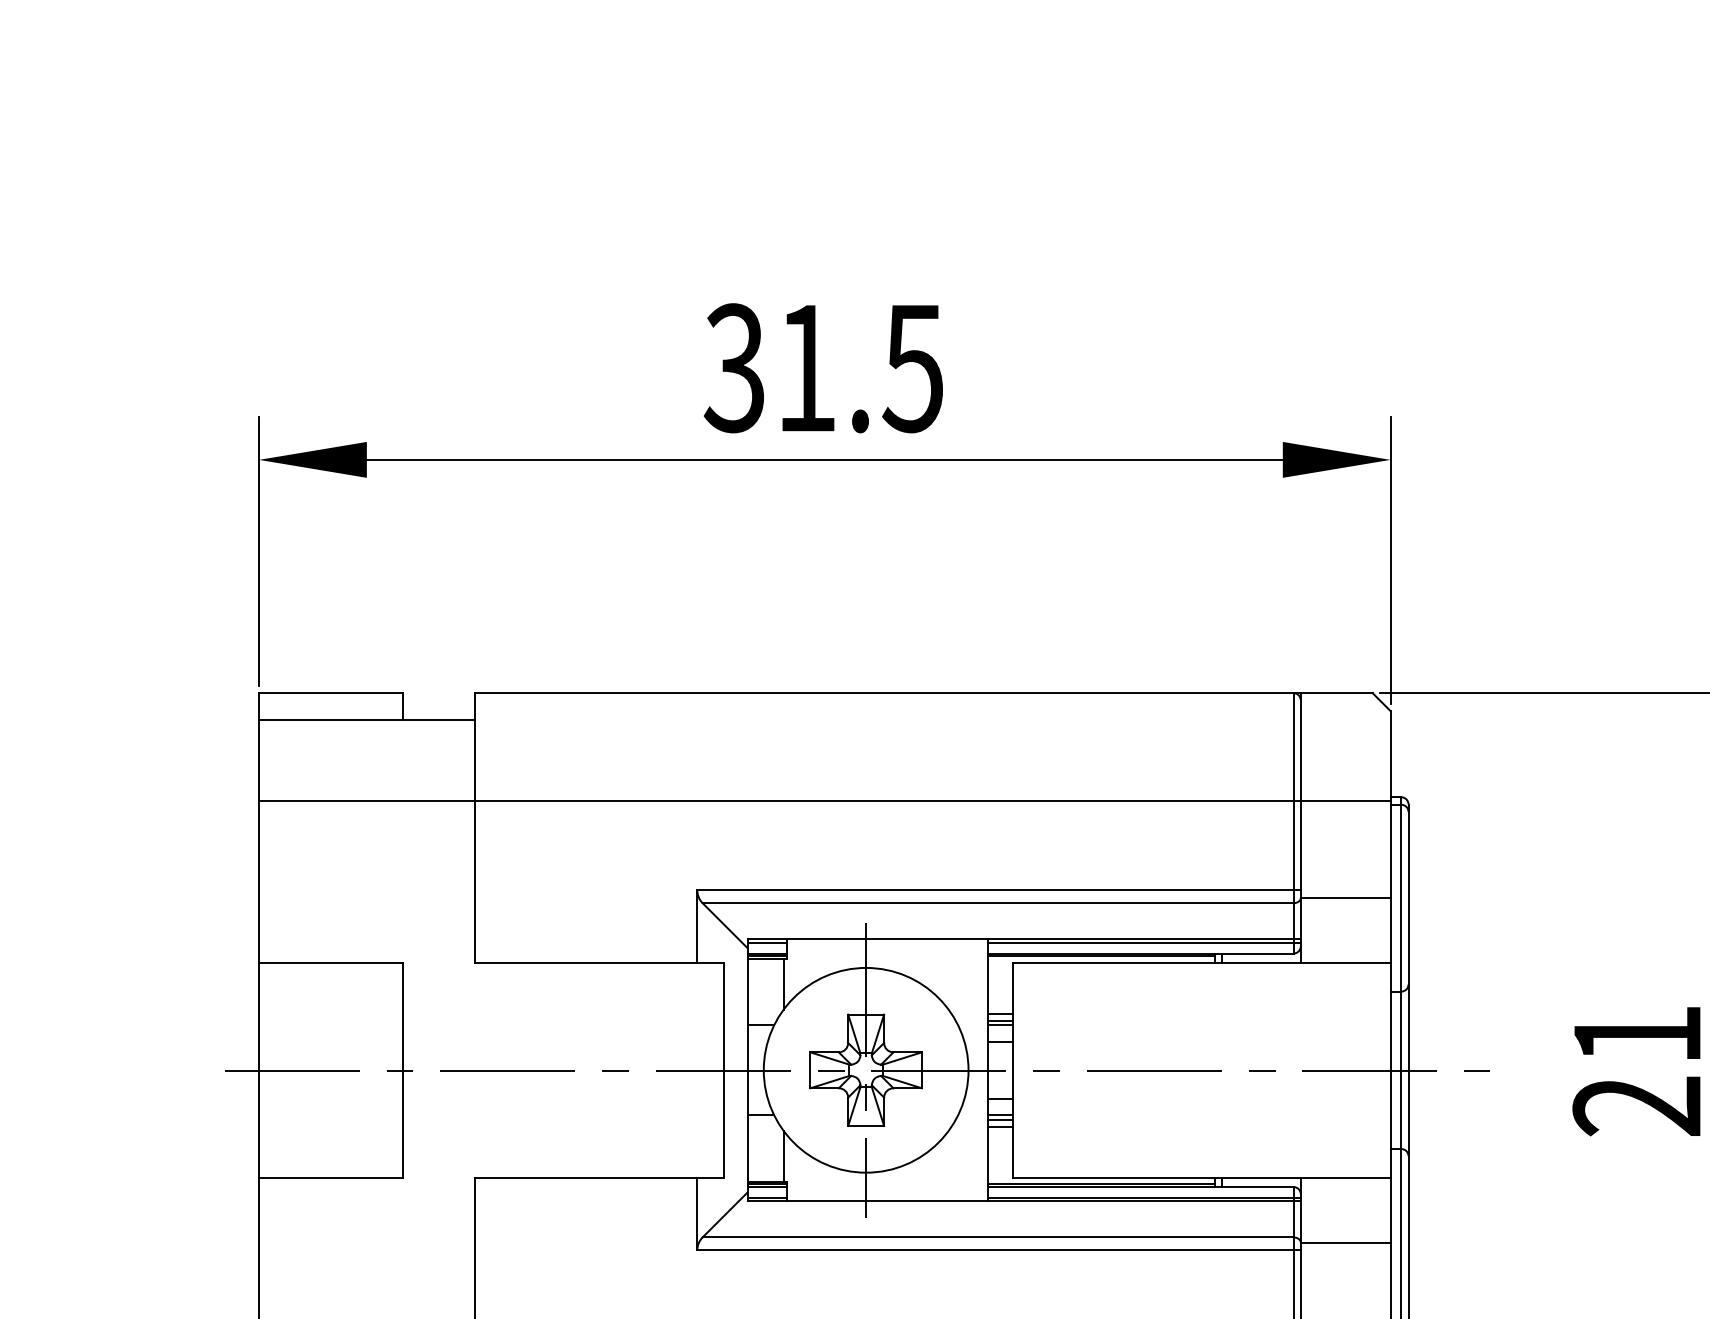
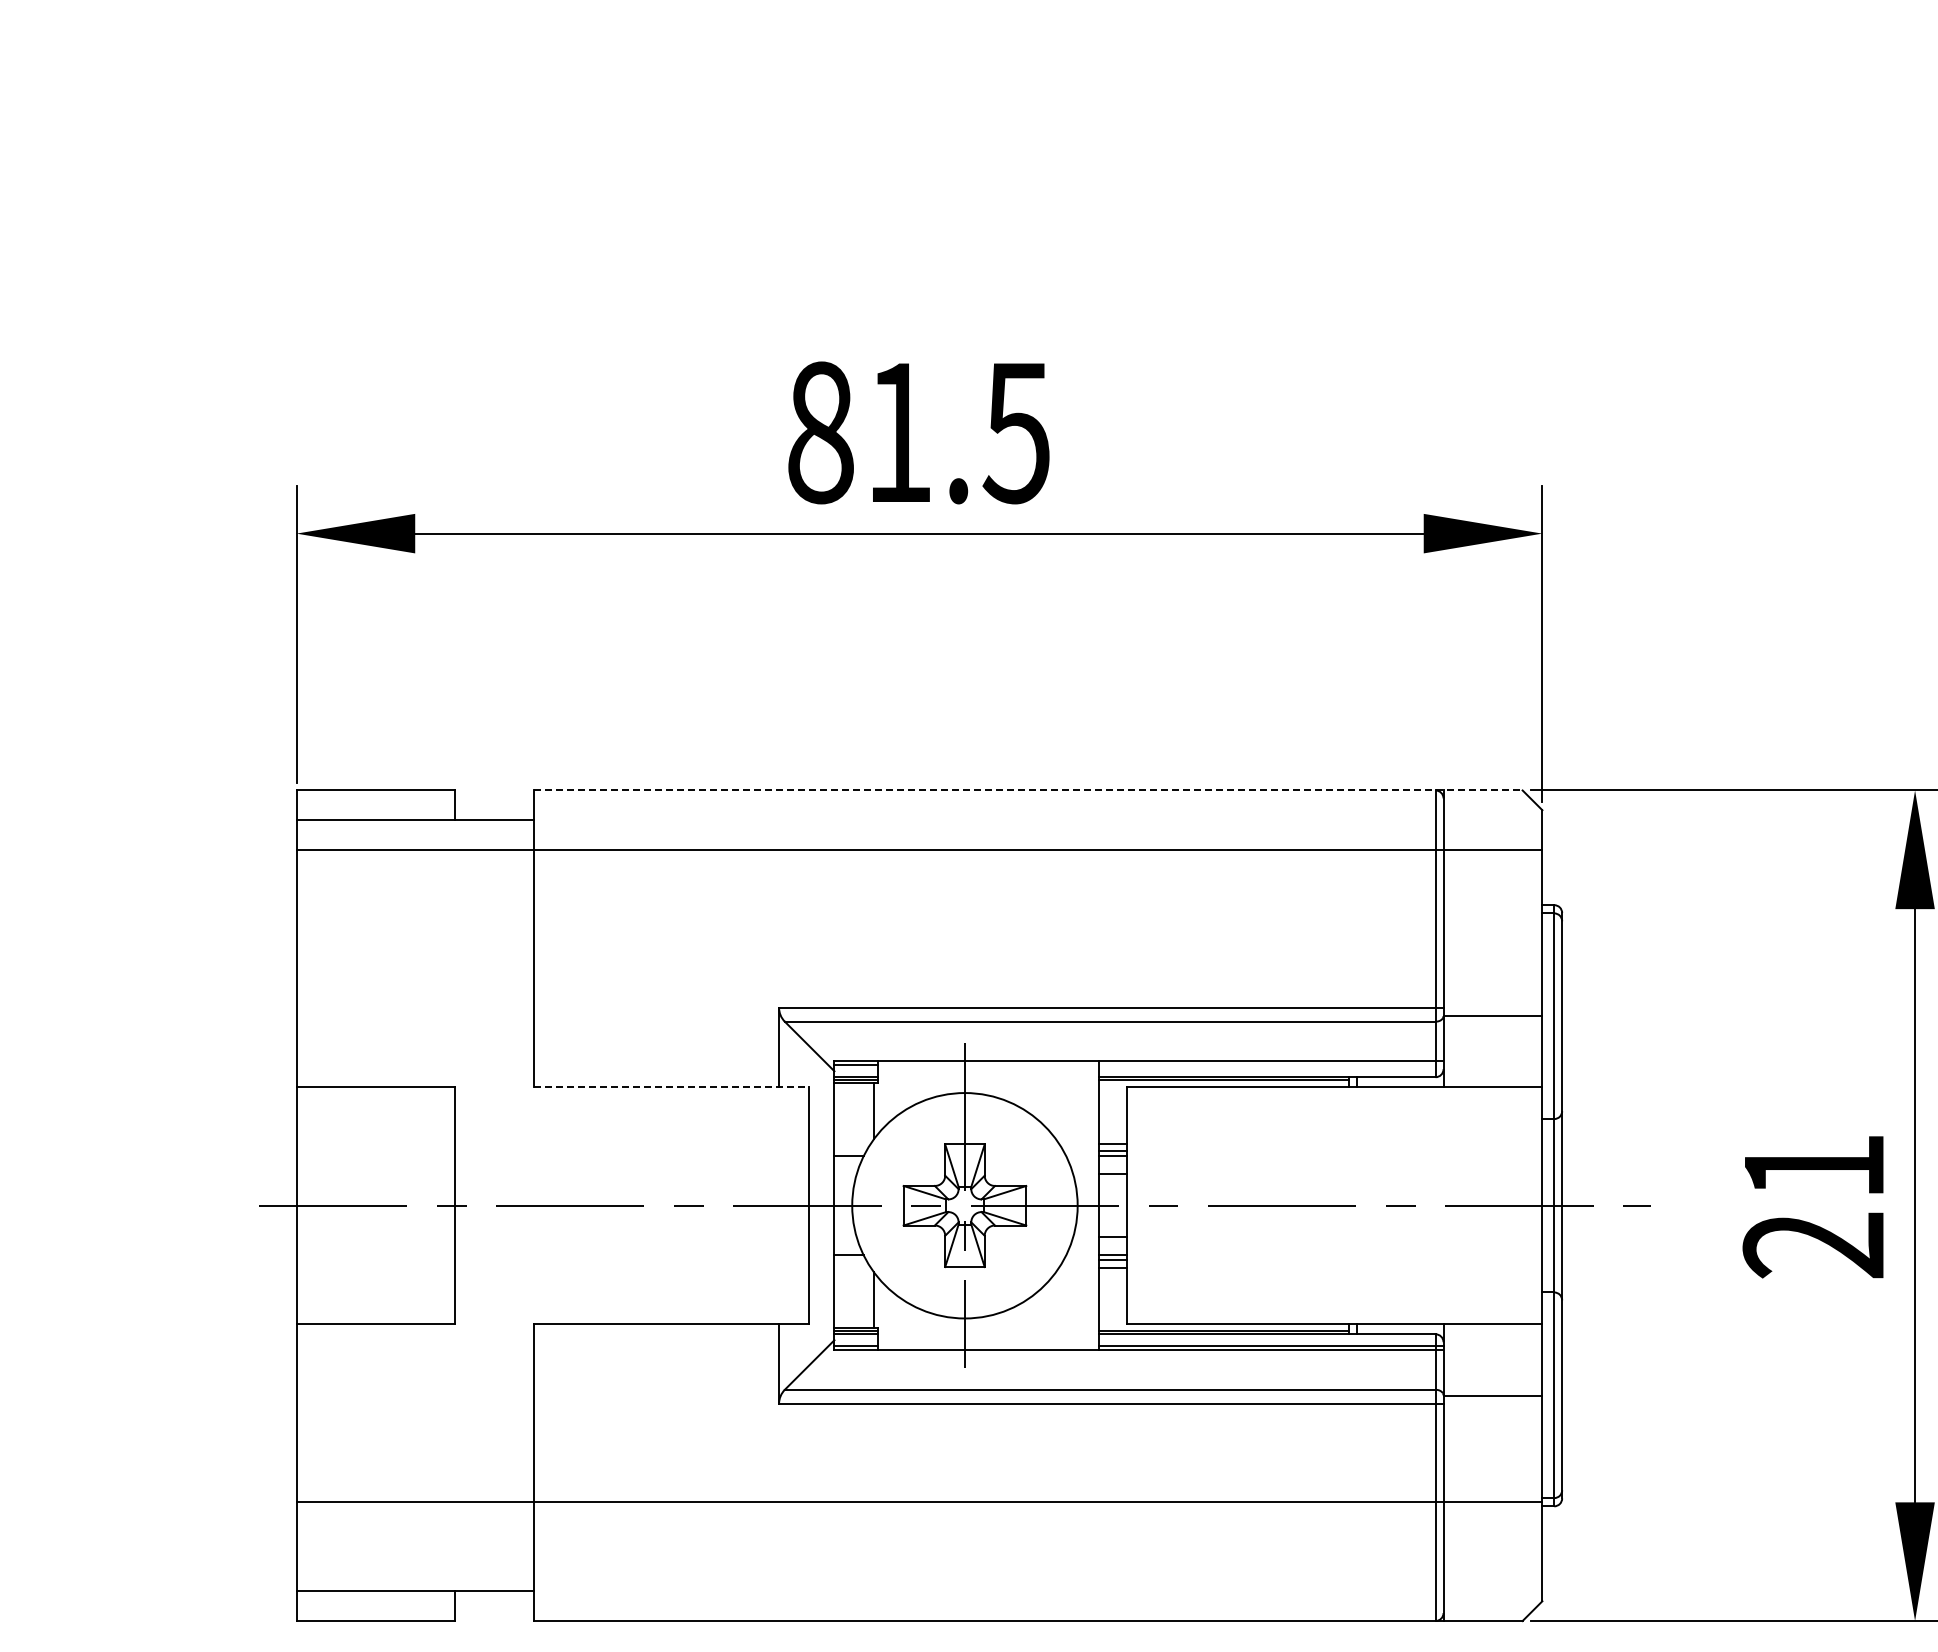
text: (734, 368) -> (819, 432), 31.5 -> 81.5
line: (923, 693) -> (1028, 790), solid -> dashed
line: (824, 801) -> (919, 850), moved
line: (1144, 942) -> (1271, 1065), removed
line: (599, 962) -> (671, 1087), solid -> dashed

